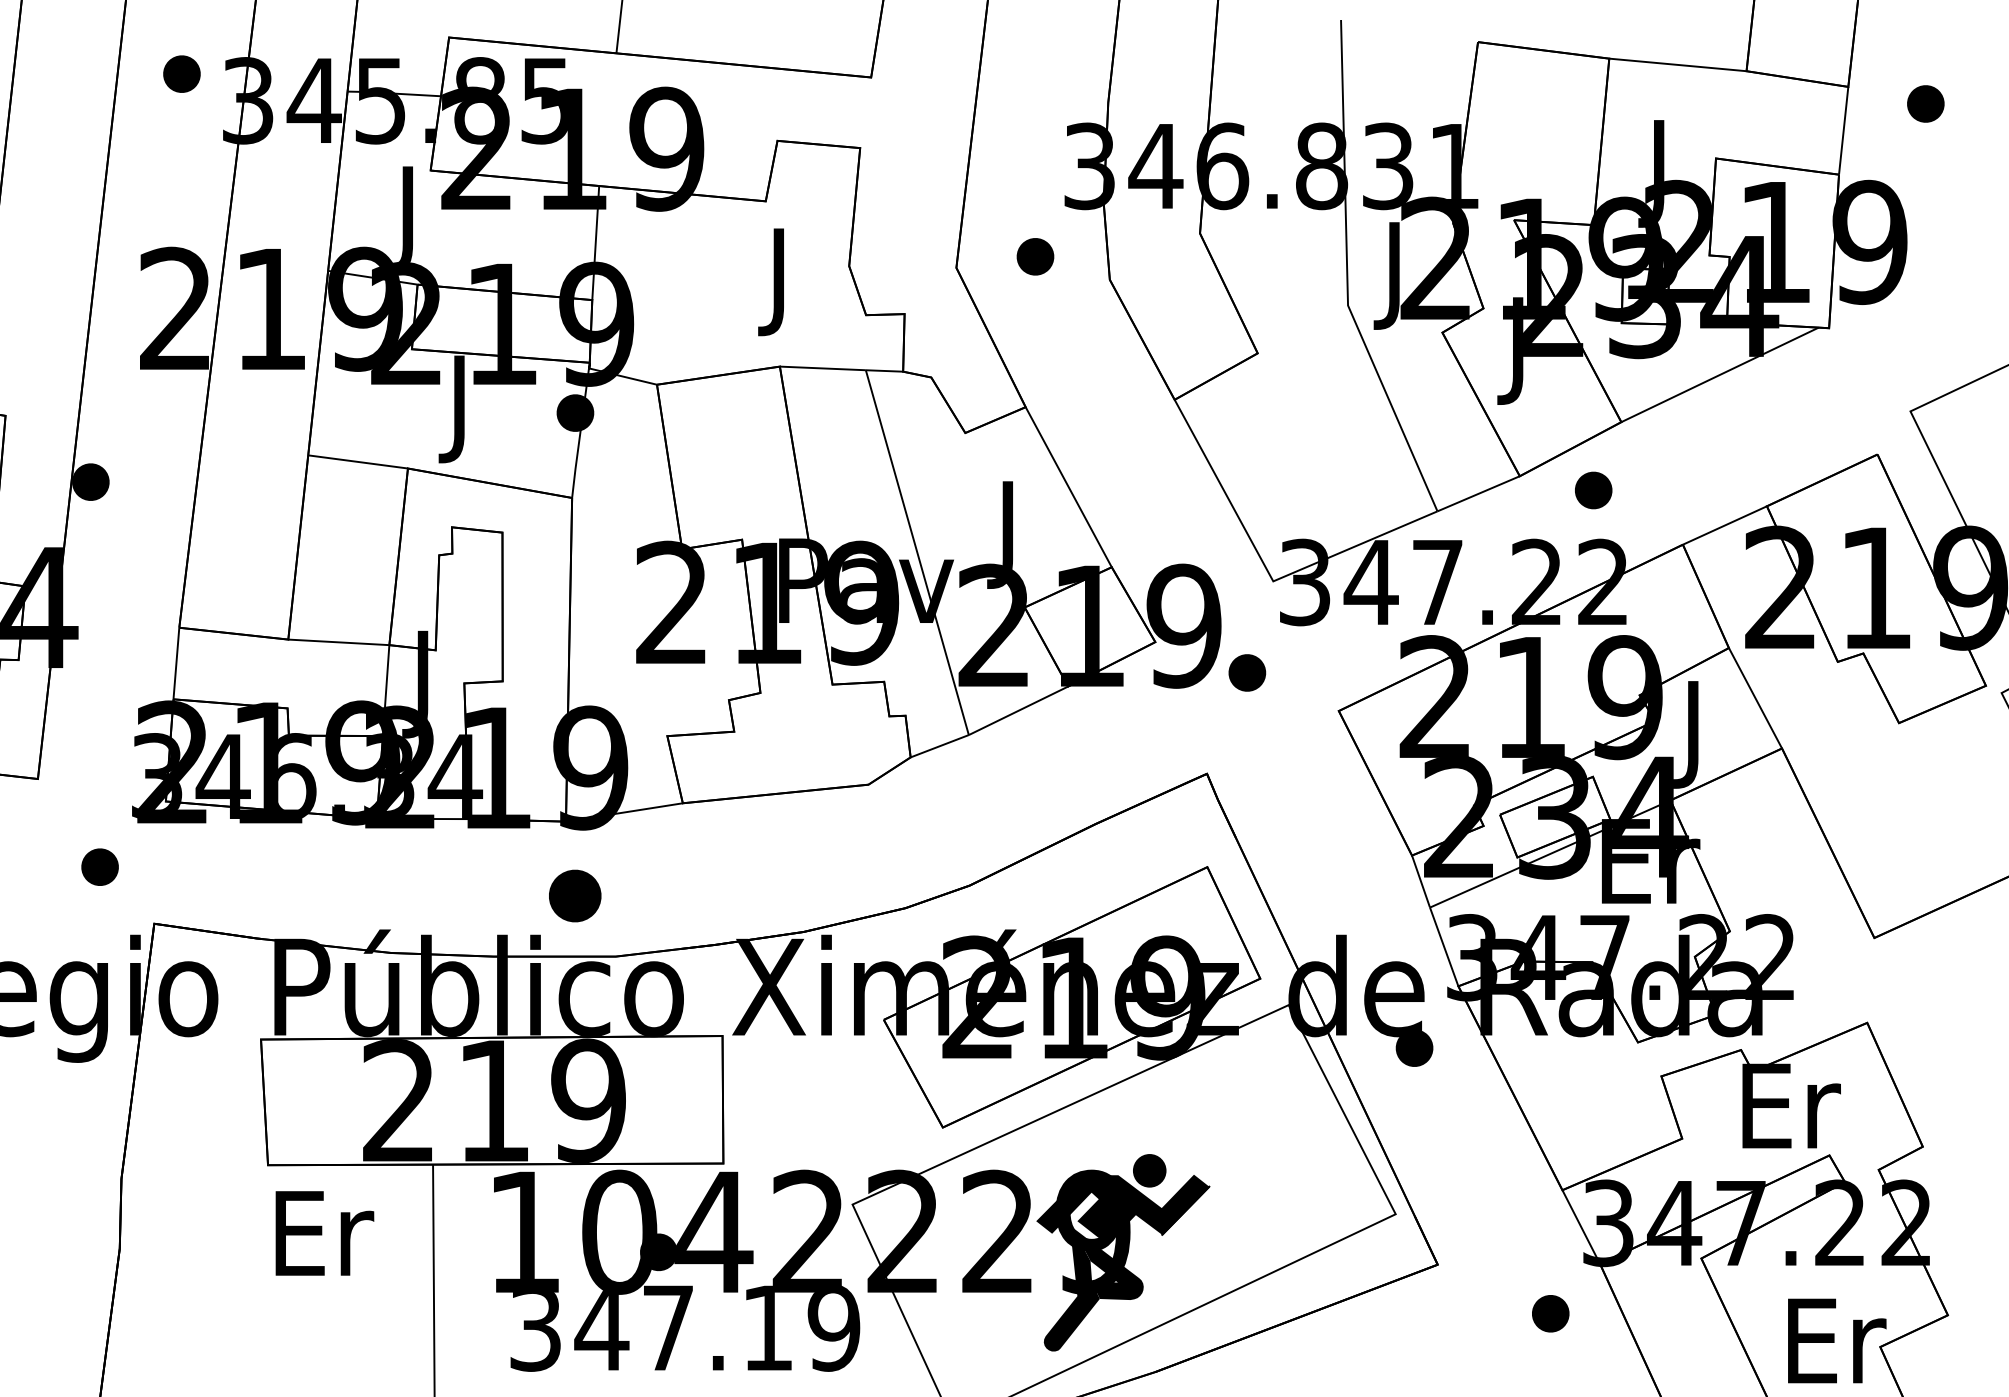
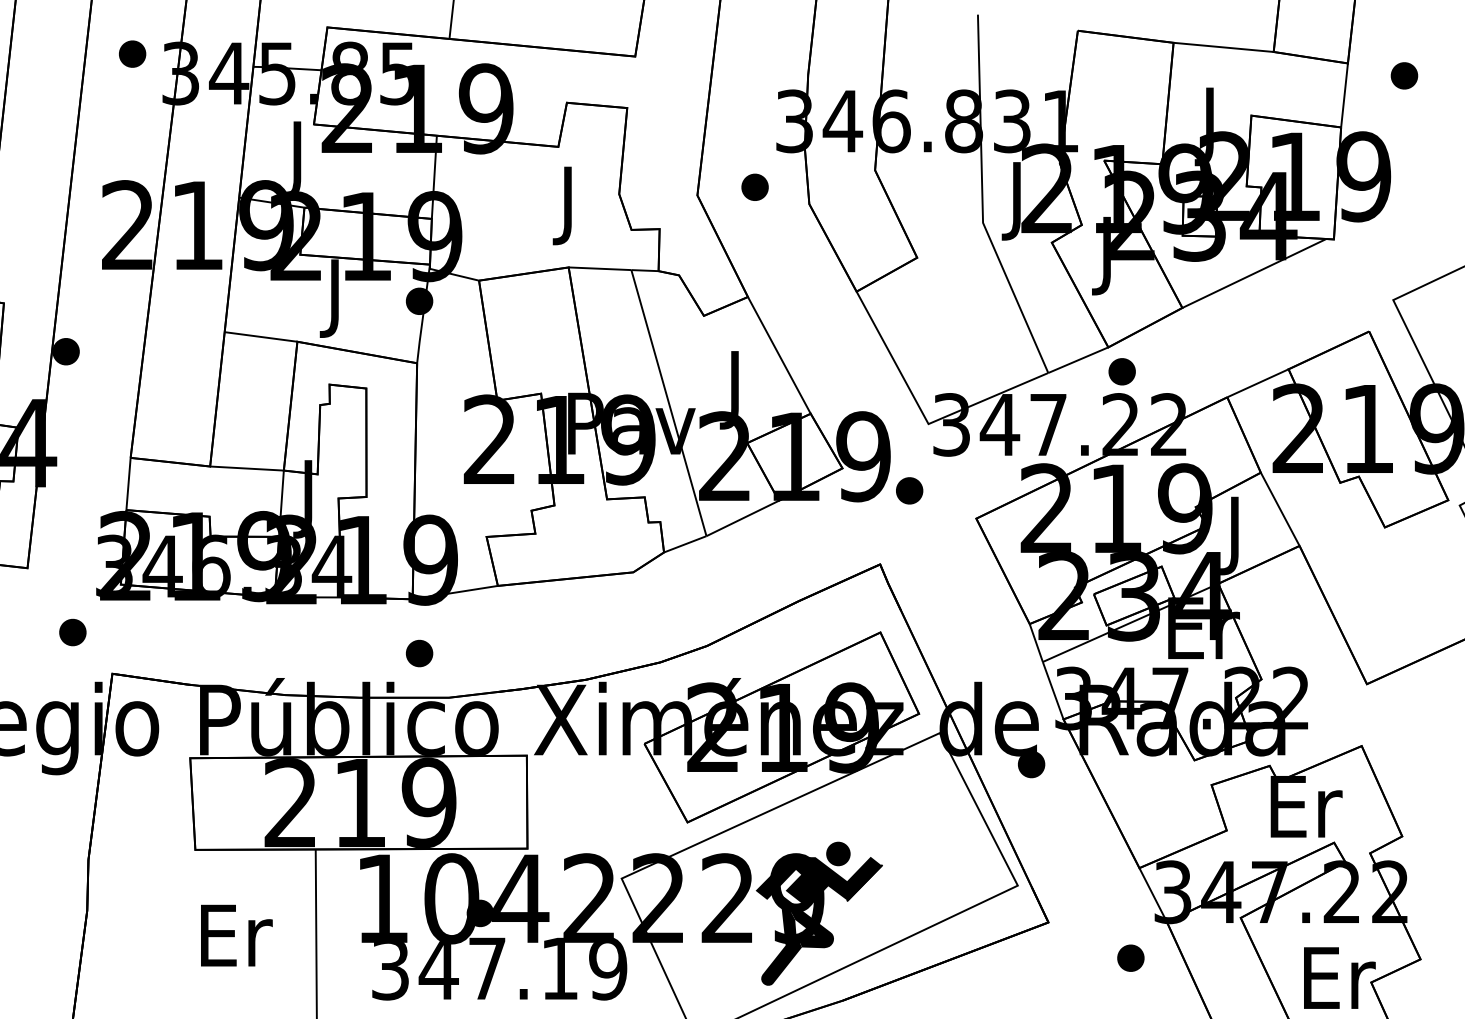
part: (1592, 490) -> (1121, 371), moved
part: (575, 895) -> (419, 653), size x0.71
text: (324, 1233) -> (236, 935), moved

